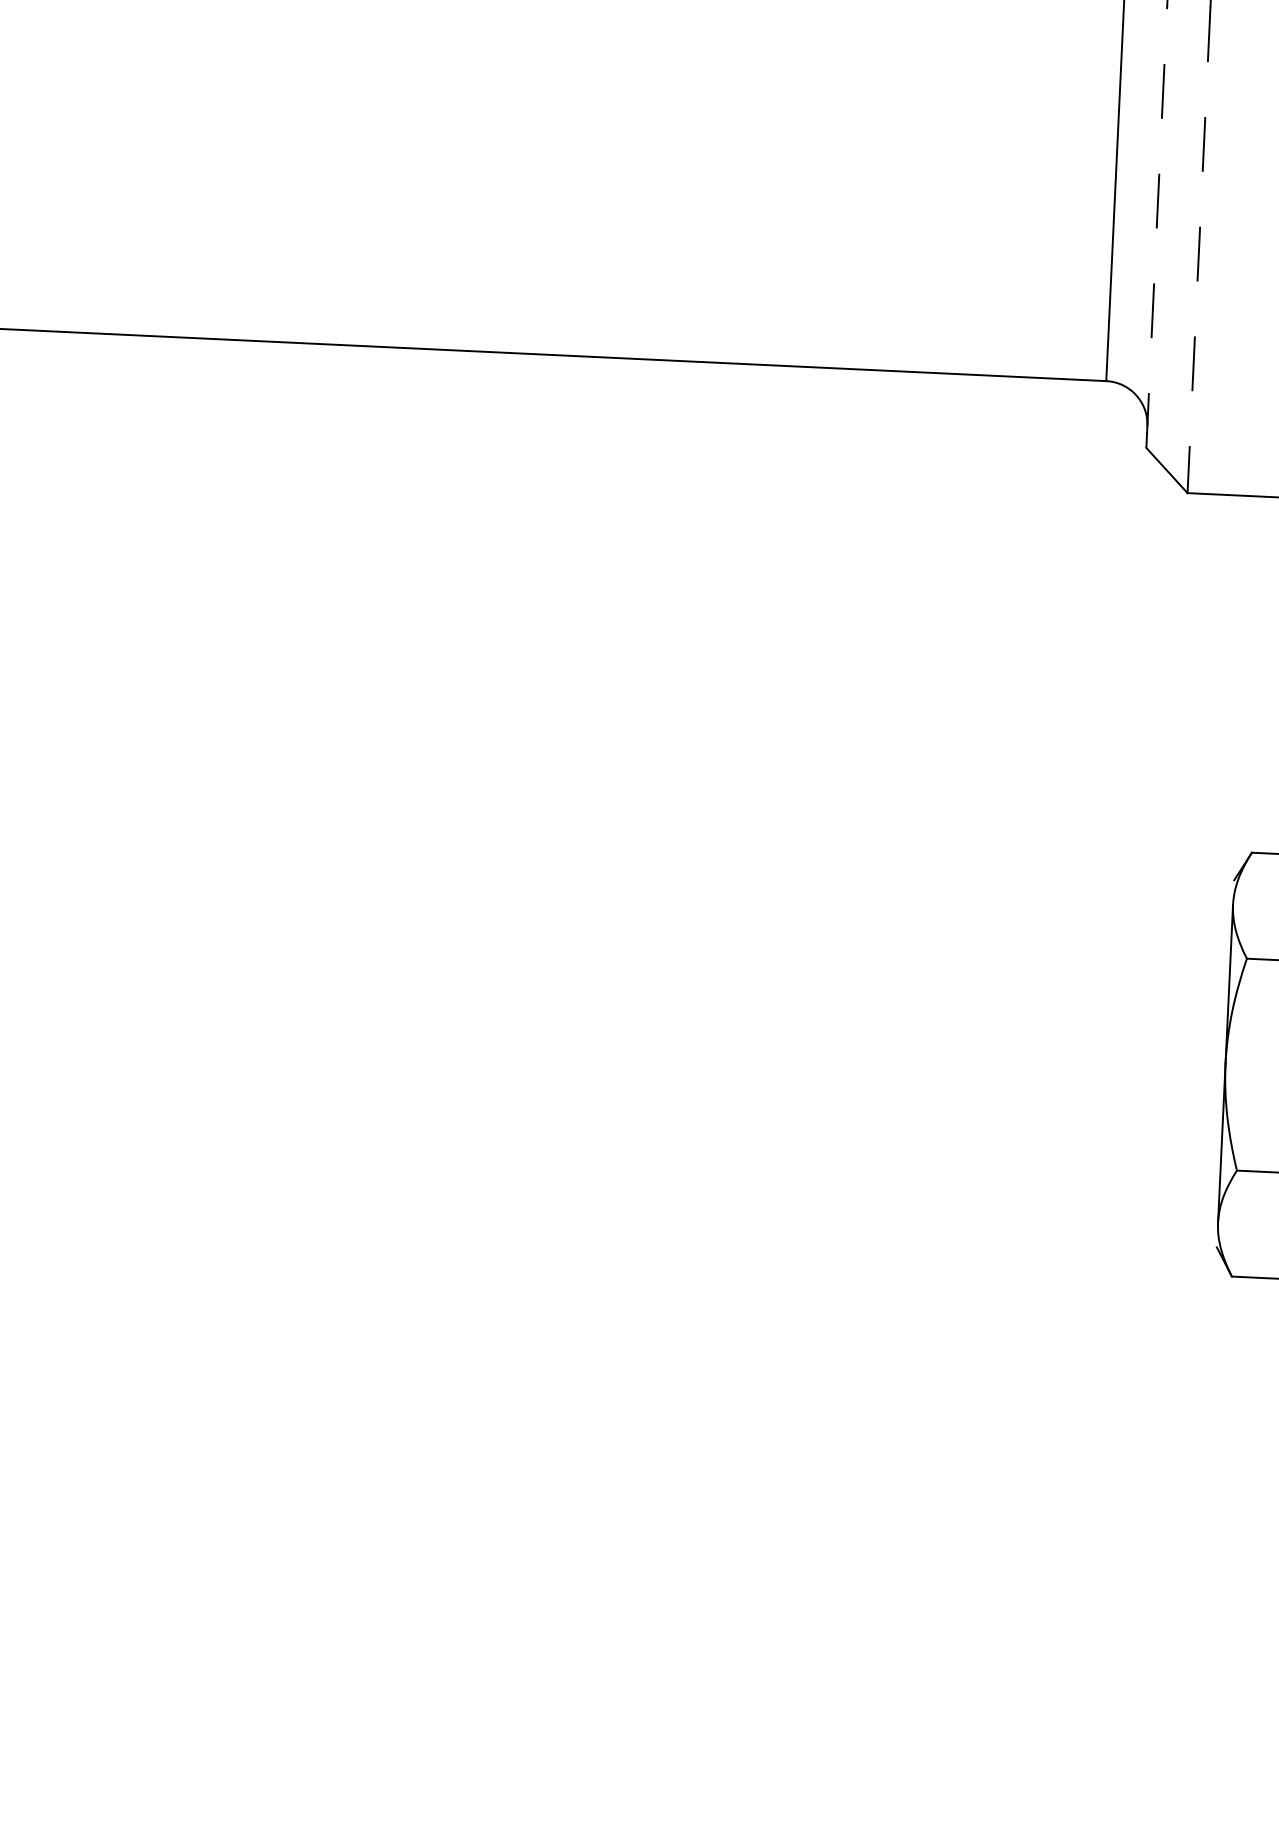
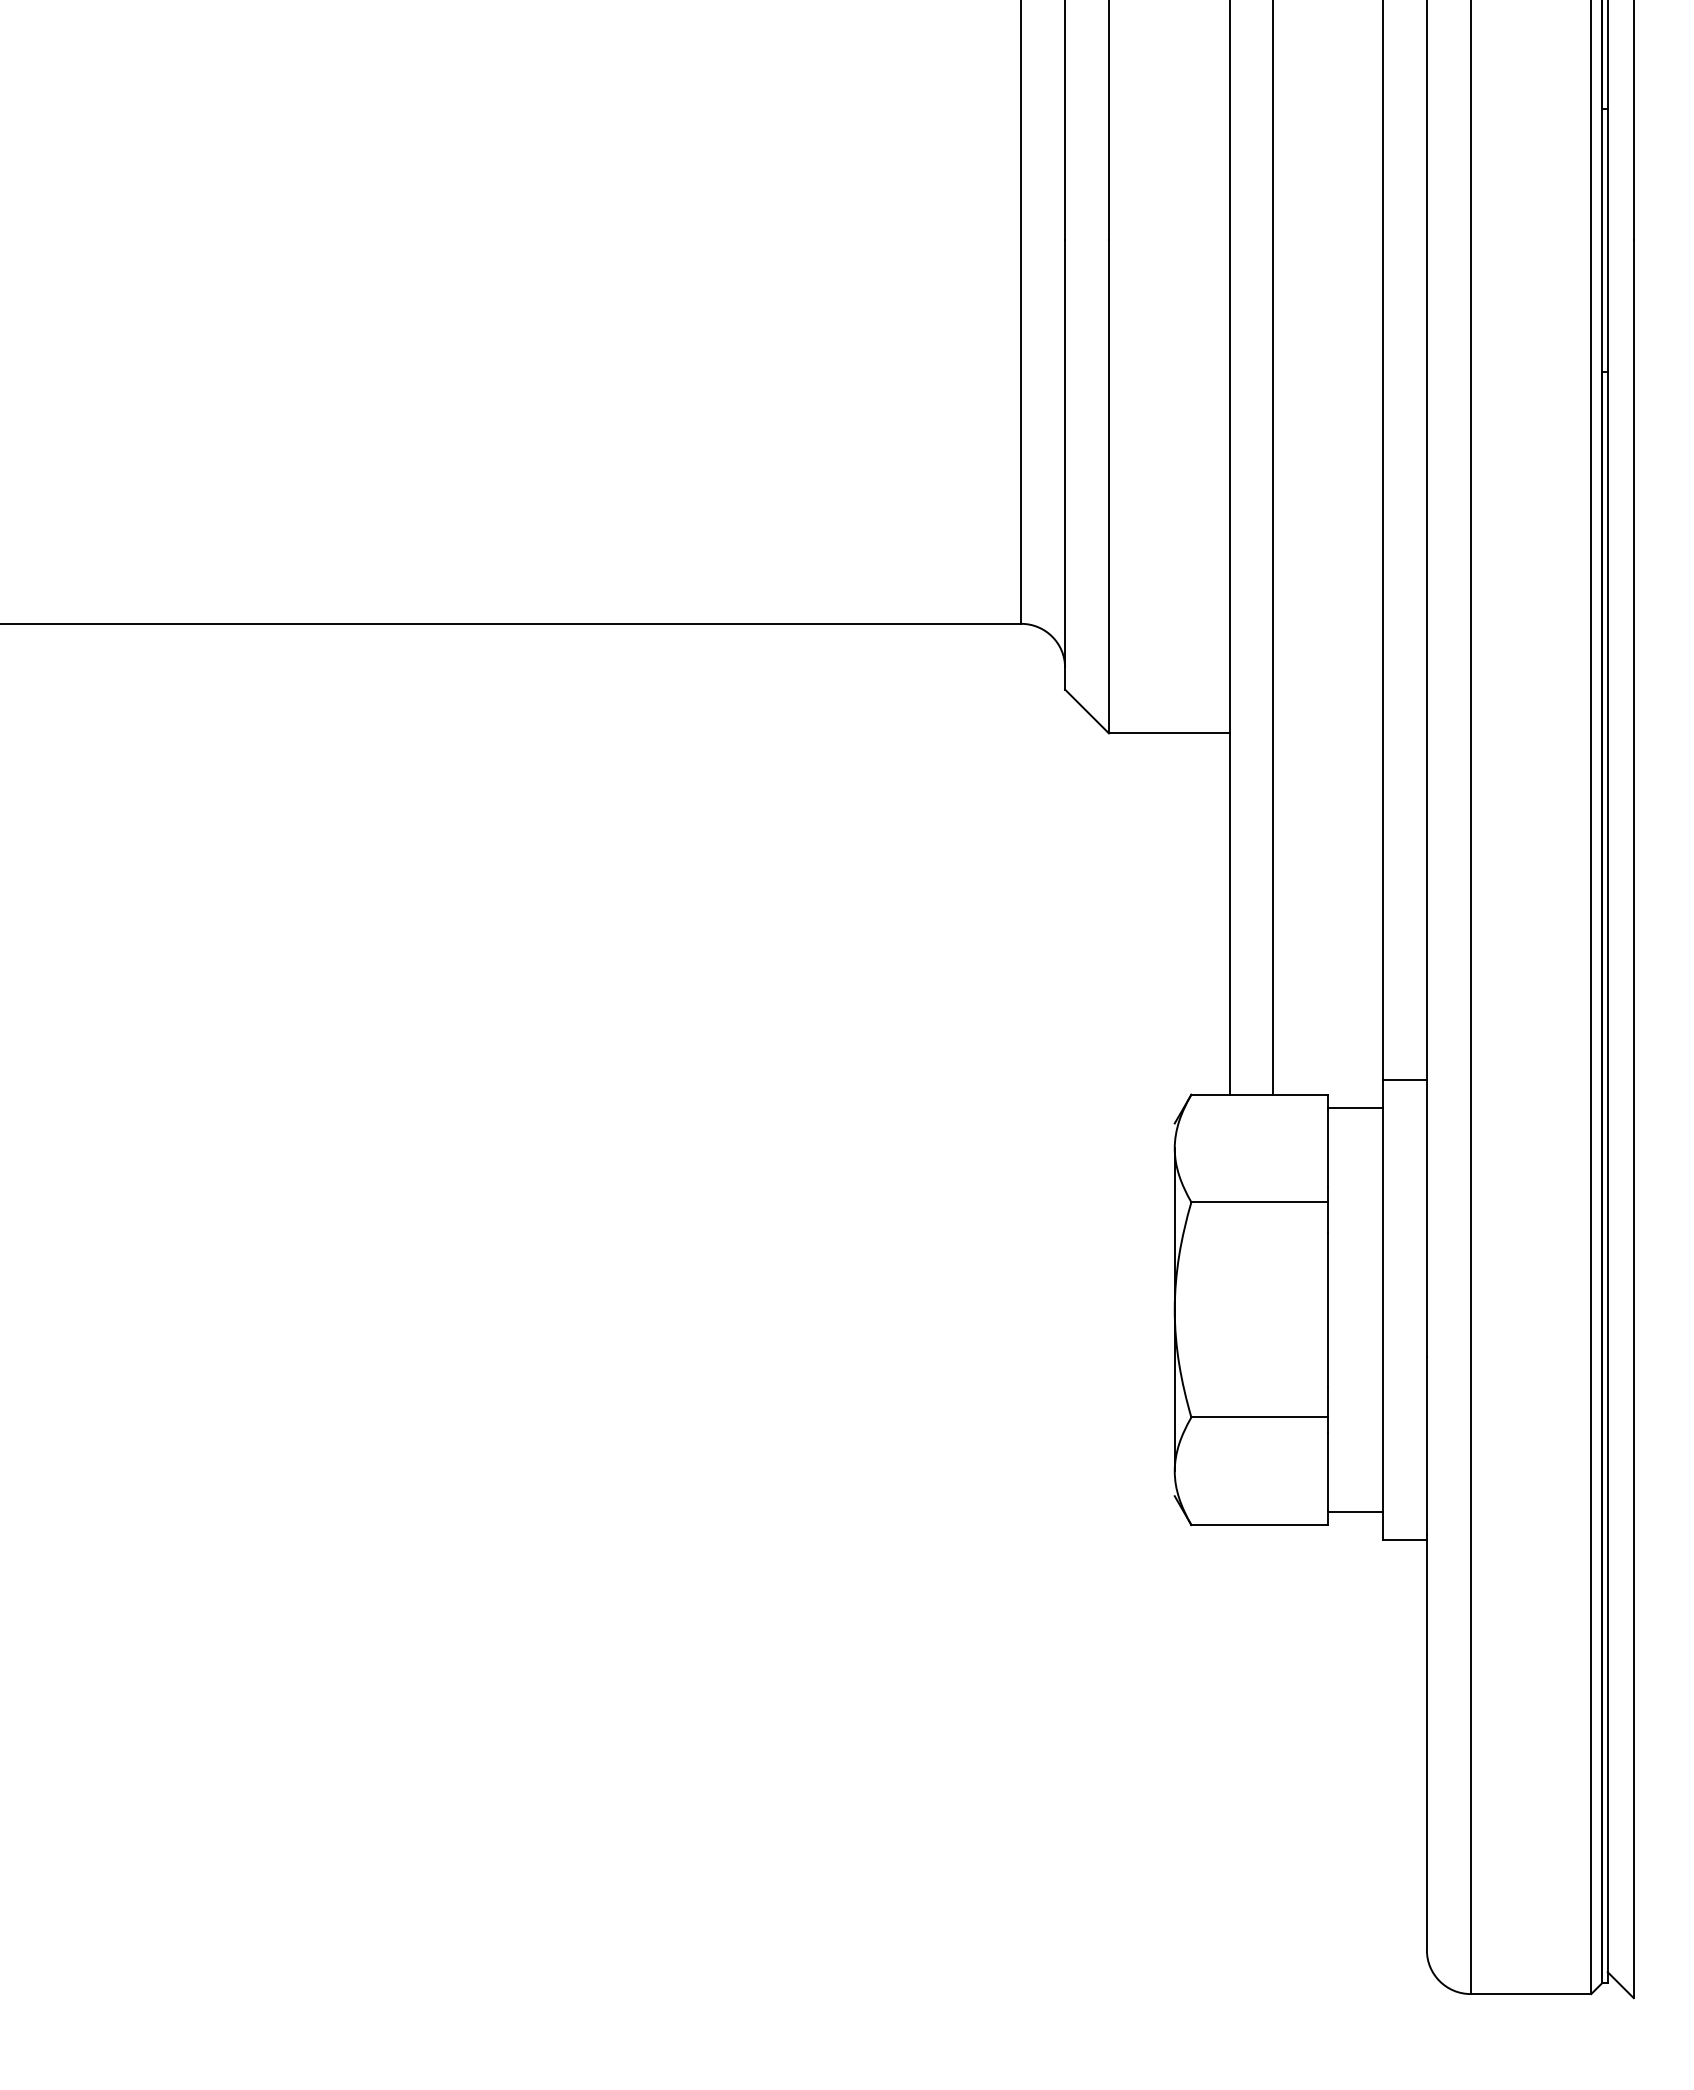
line: (1157, 226) -> (1065, 464), dashed -> solid
line: (1198, 249) -> (1108, 486), dashed -> solid

